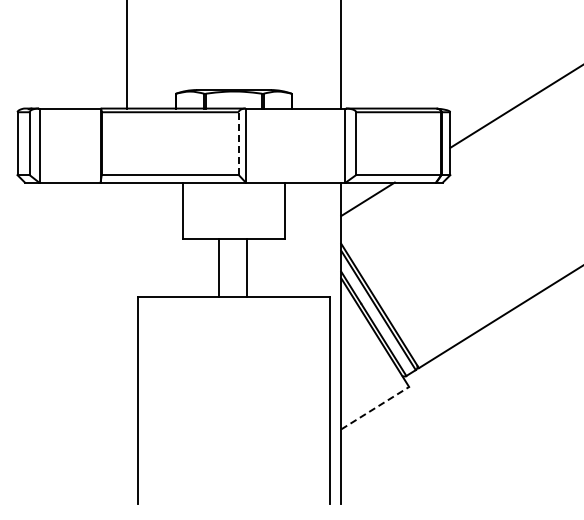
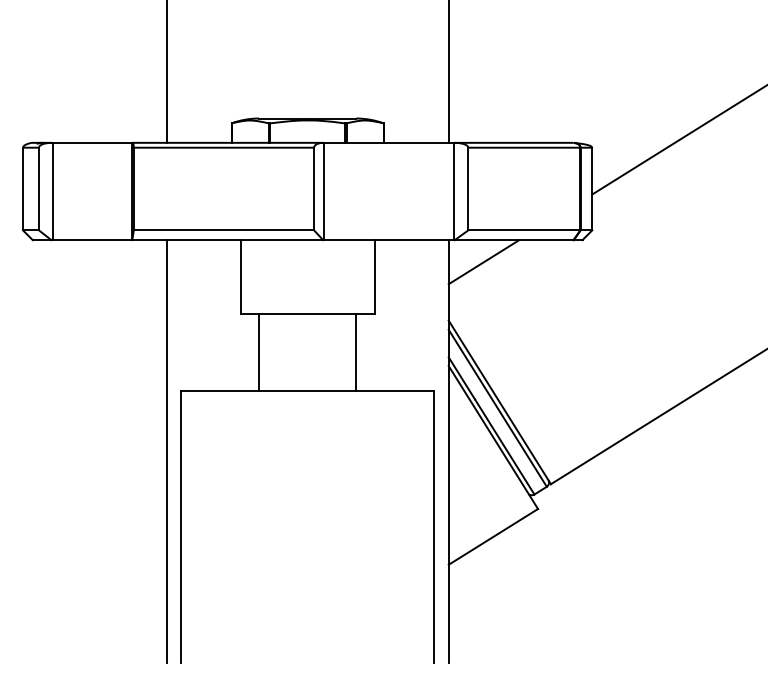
line: (238, 143) -> (313, 188), dashed -> solid
line: (218, 267) -> (258, 351), moved
line: (246, 267) -> (355, 351), moved
line: (126, 343) -> (166, 451), added
line: (375, 407) -> (493, 535), dashed -> solid

